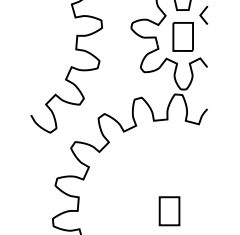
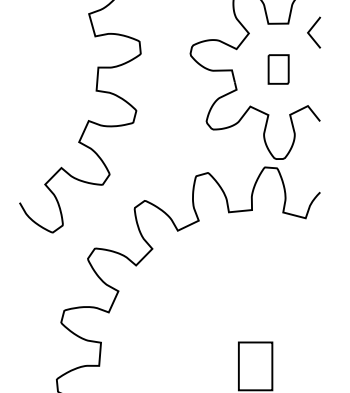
part: (182, 36) -> (277, 68), size x0.6

